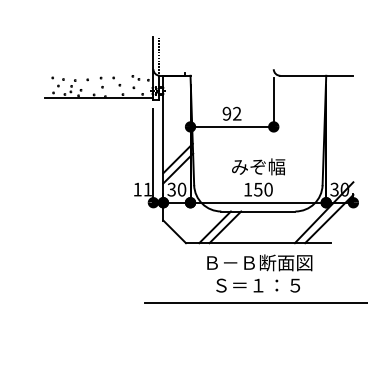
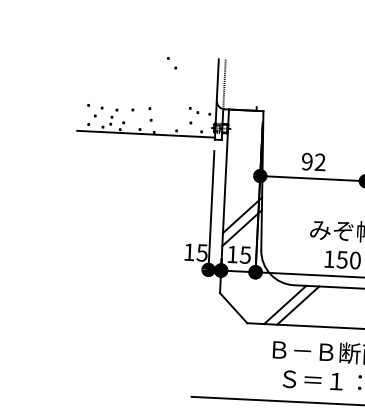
part: (116, 81) -> (171, 63), moved
text: (147, 189) -> (201, 252), 11 -> 15
text: (176, 189) -> (238, 254), 30 -> 15

